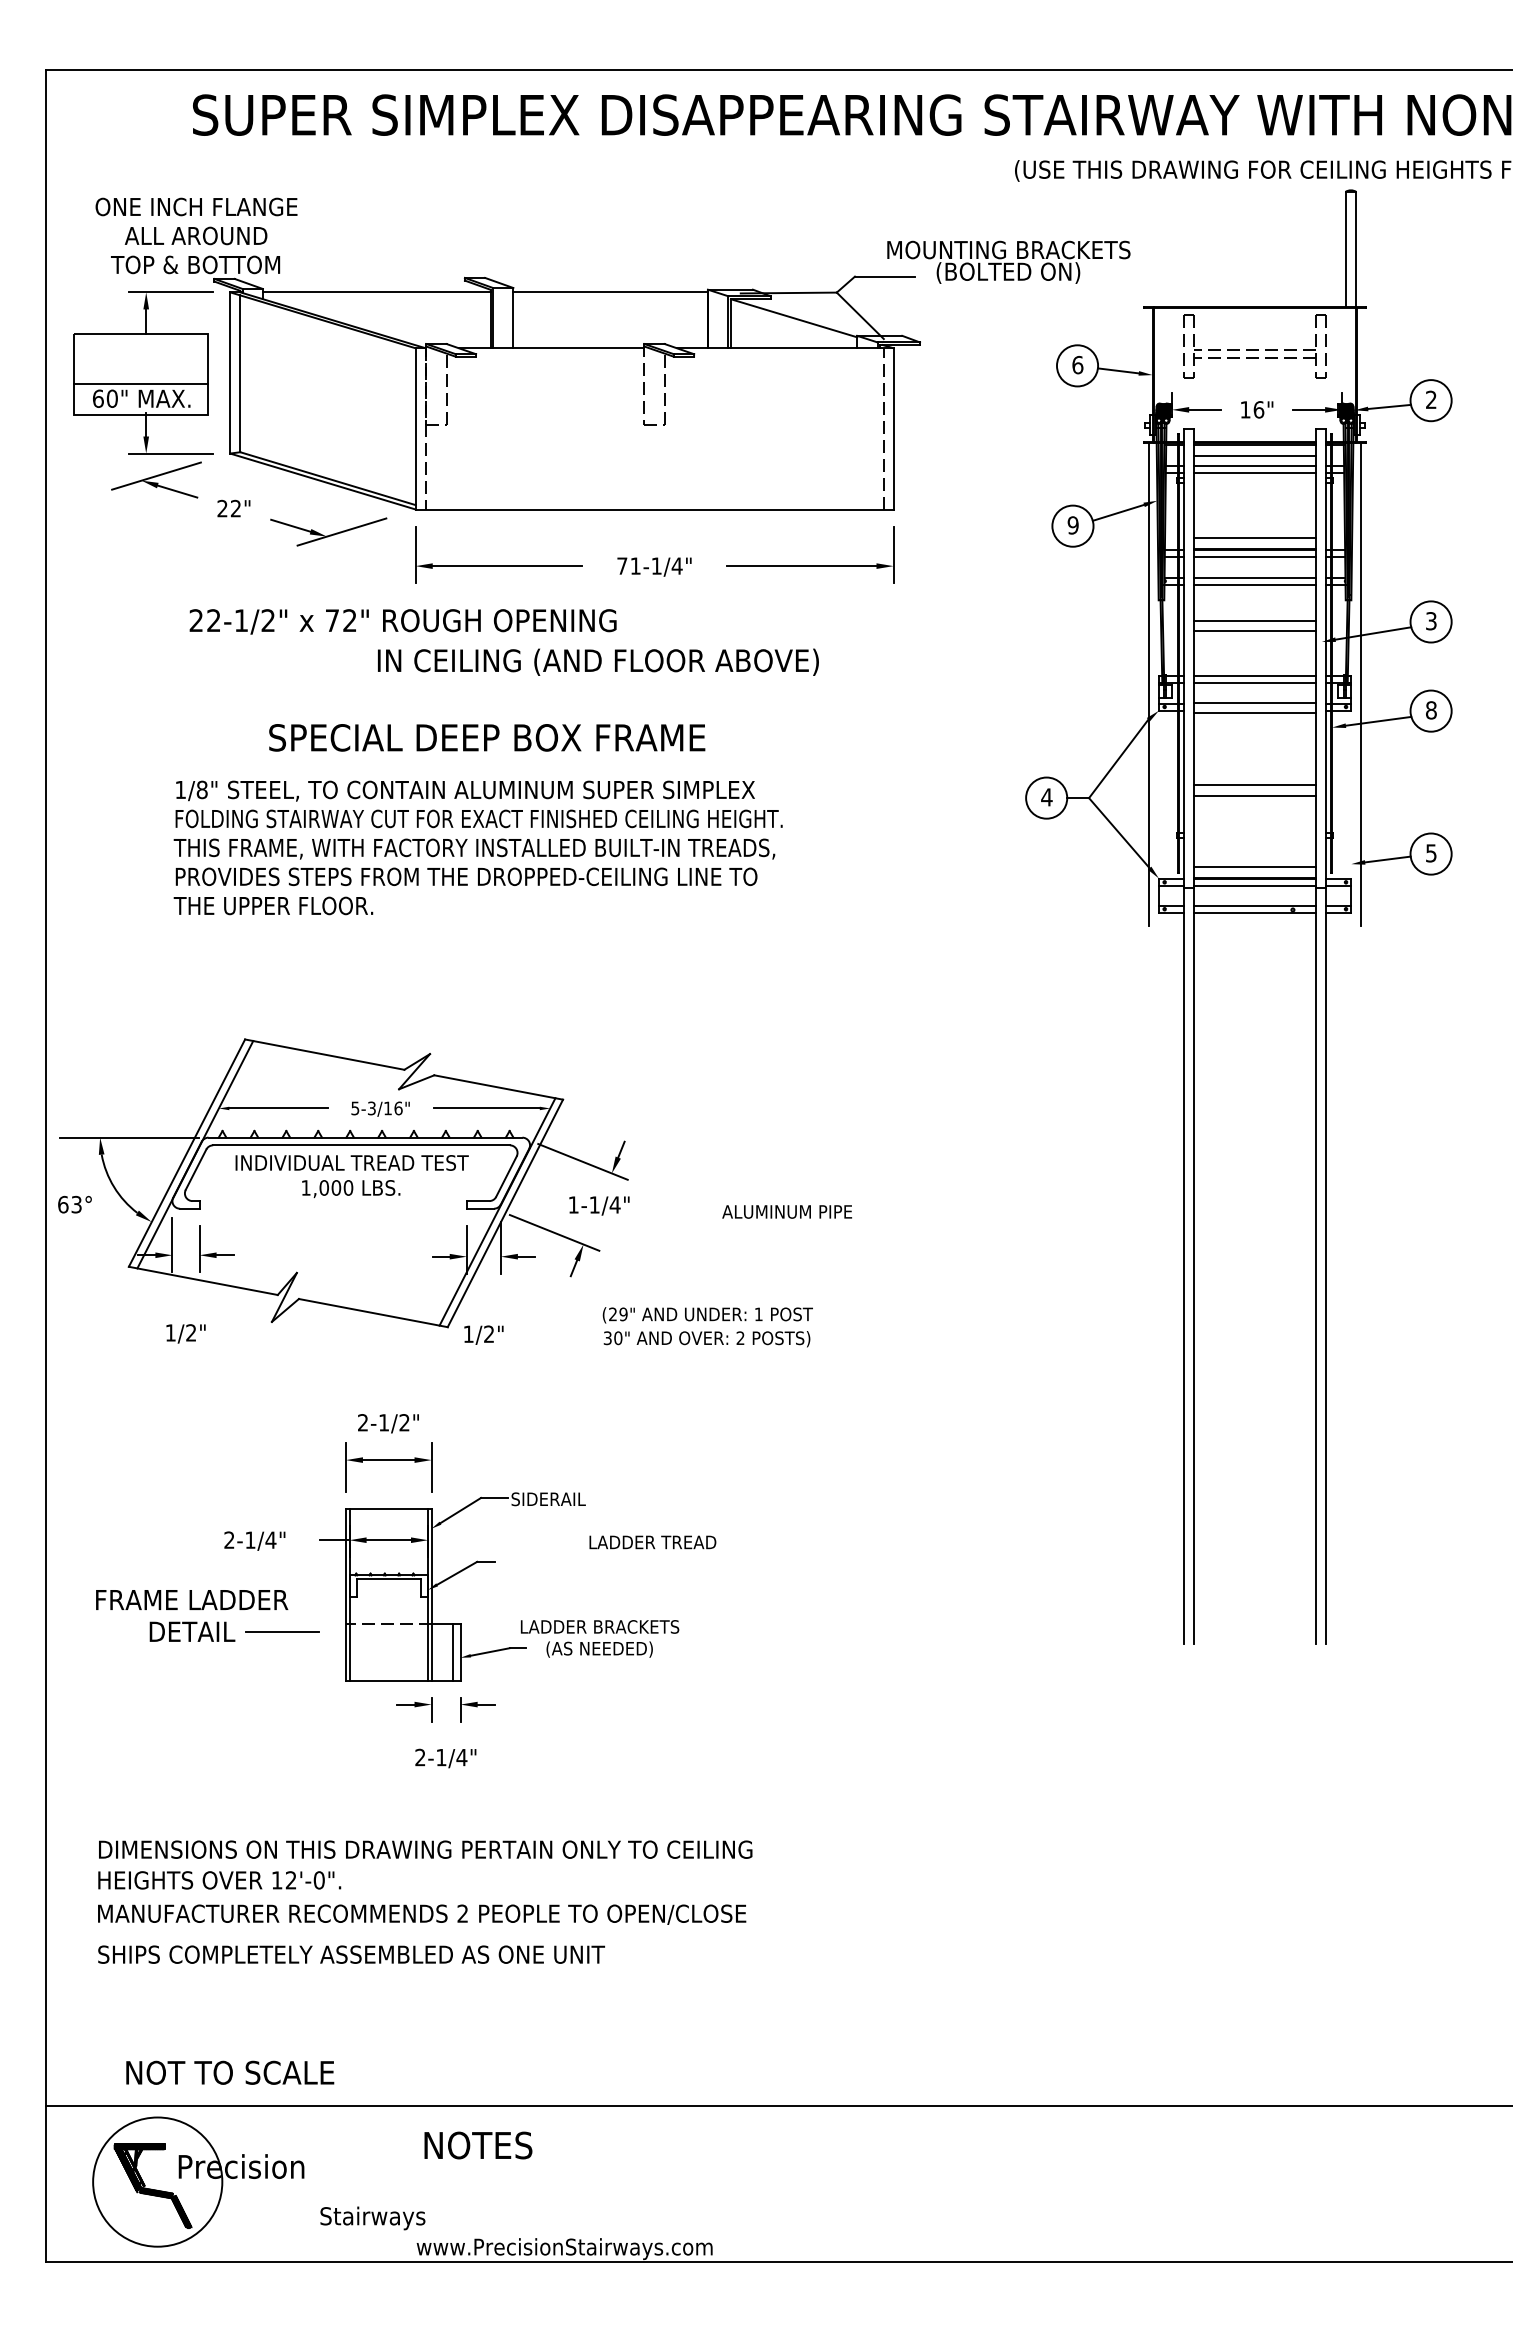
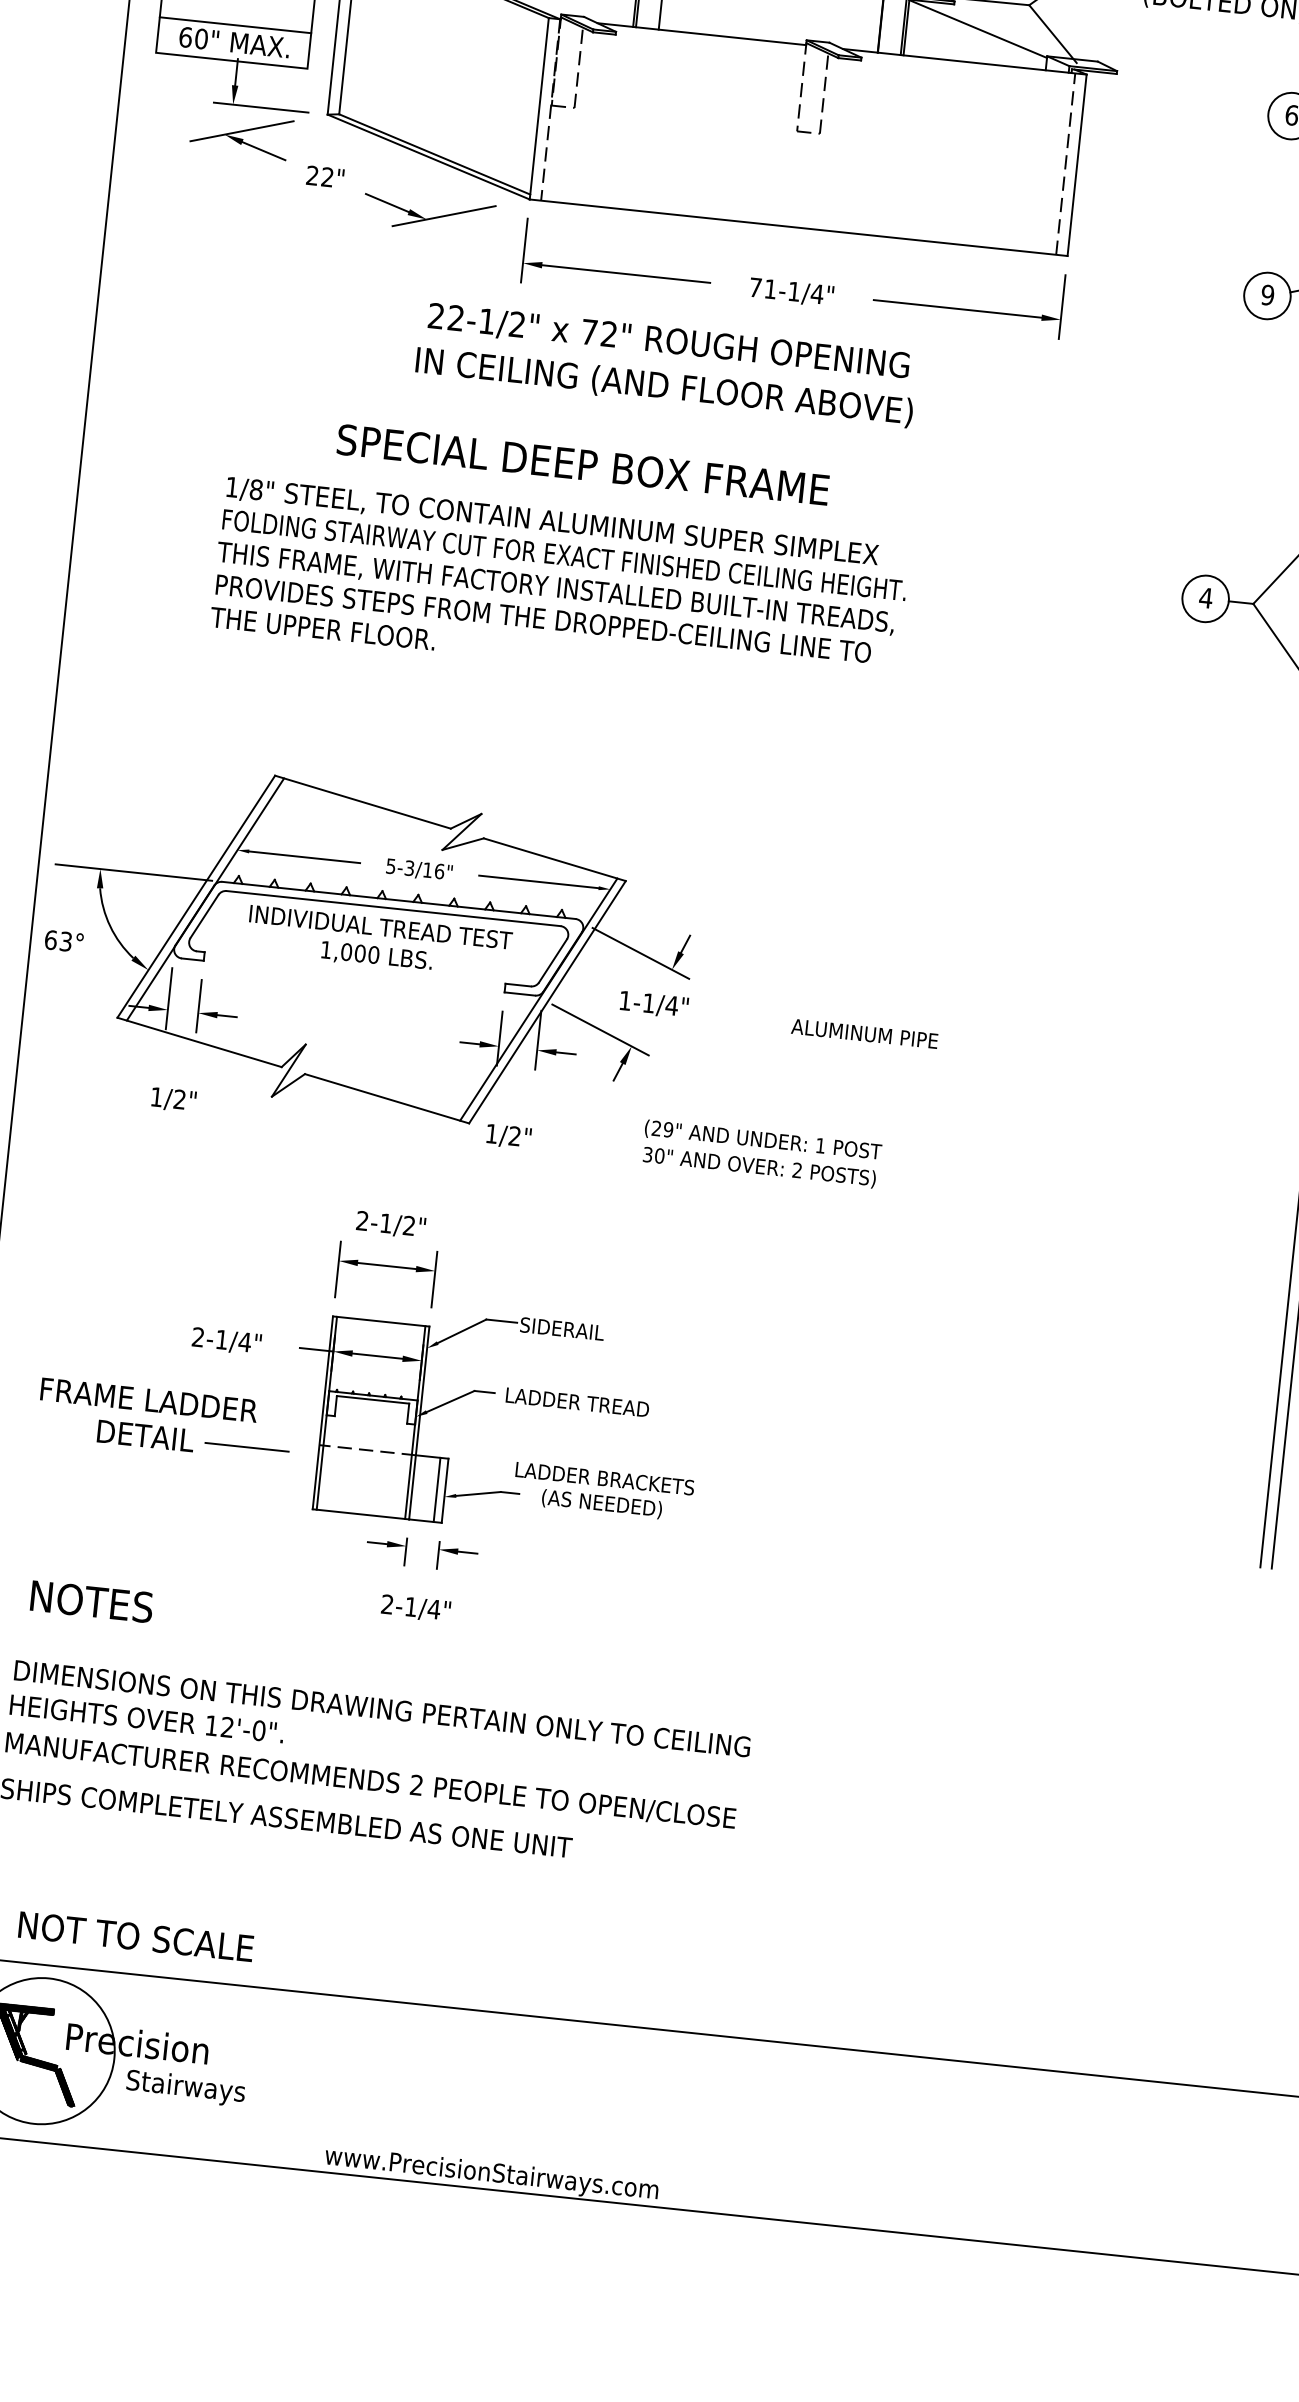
text: (402, 621) -> (668, 341), moved
text: (598, 661) -> (664, 386), moved
text: (652, 1542) -> (577, 1402), moved
text: (478, 2145) -> (92, 1601), moved
text: (372, 2218) -> (185, 2088), moved

